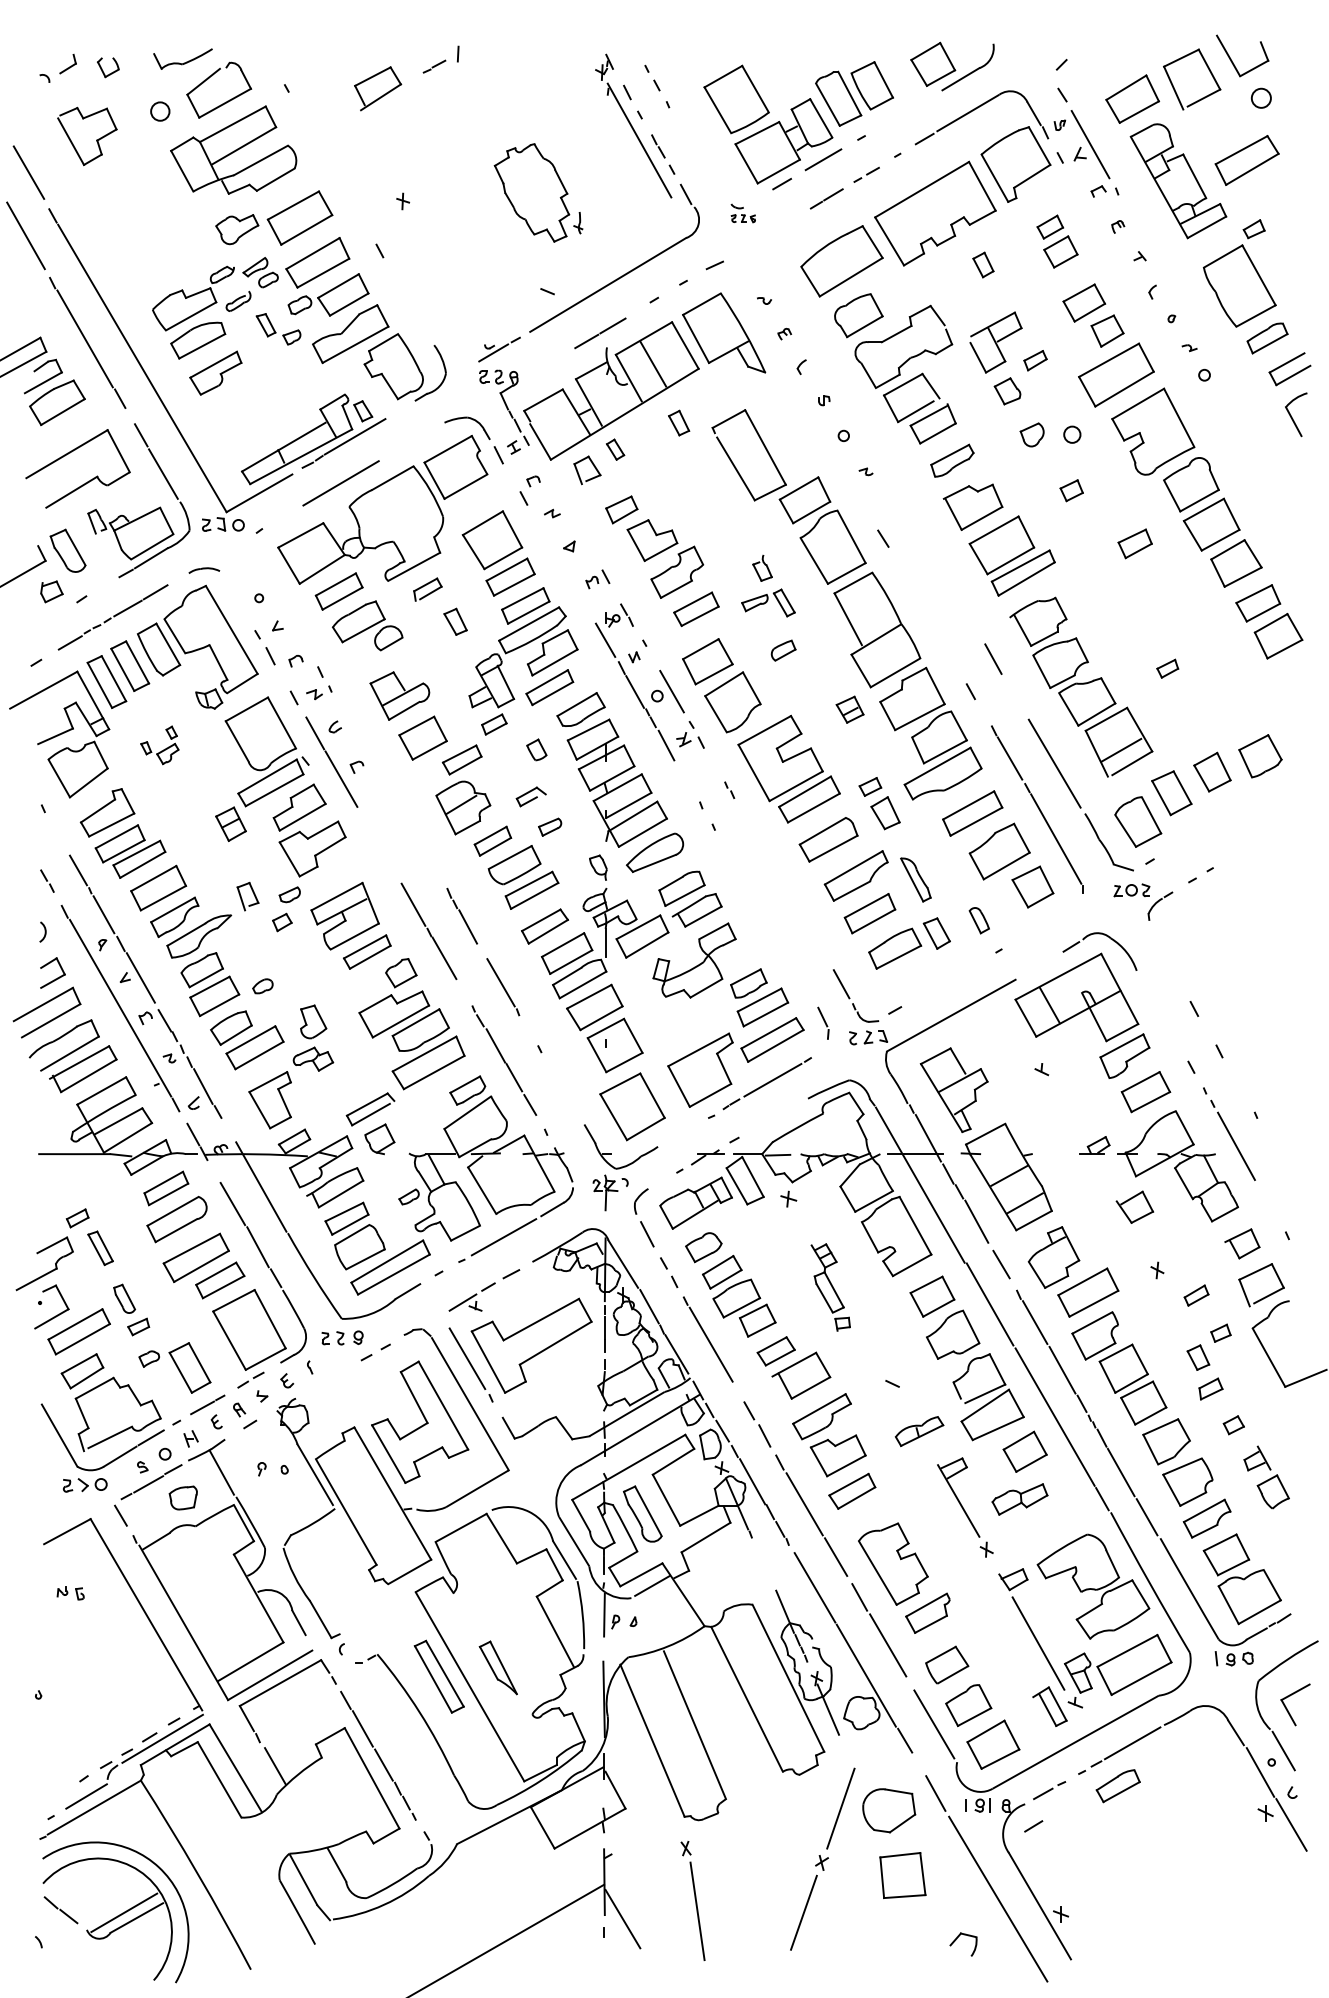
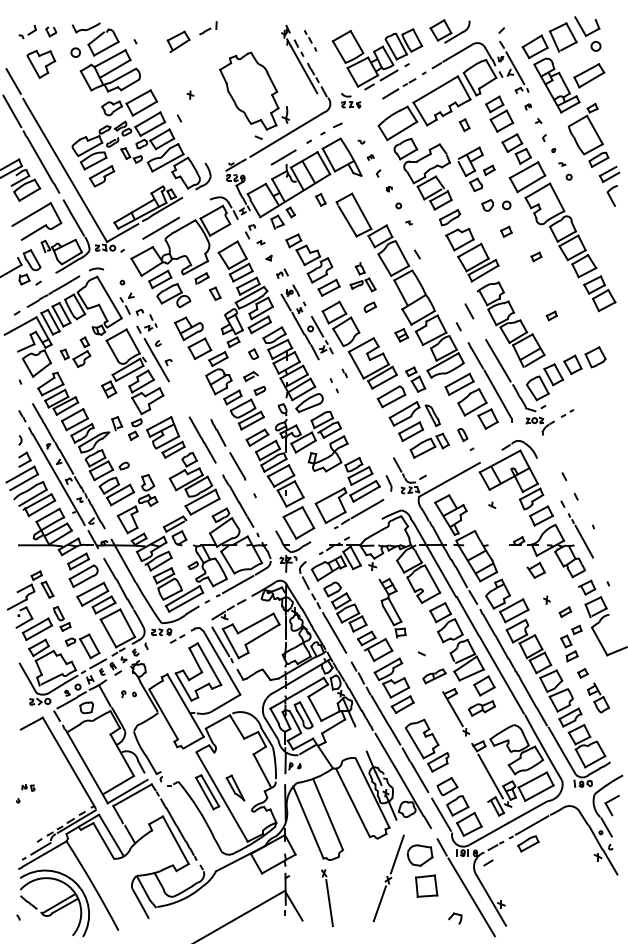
part: (538, 191) -> (254, 90), size x1.67
part: (743, 212) -> (351, 100), size x1.67
part: (1057, 240) -> (499, 113), size x1.43
part: (1135, 542) -> (536, 256), size x0.62
part: (159, 743) -> (75, 351), size x1.67
part: (830, 1287) -> (392, 608), size x1.43
part: (70, 1592) -> (28, 787), moved

